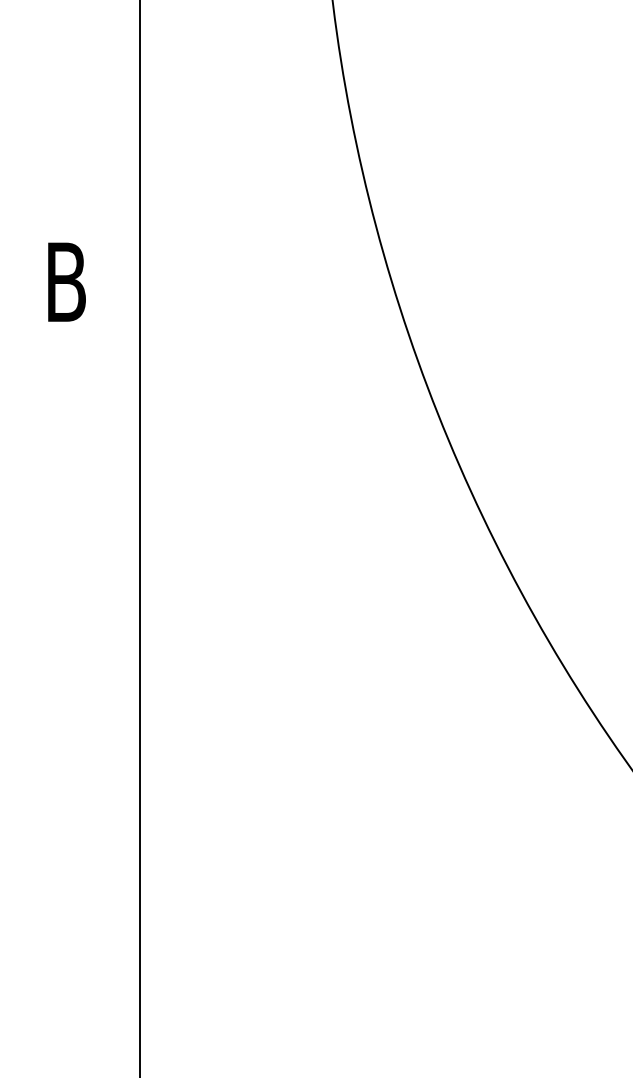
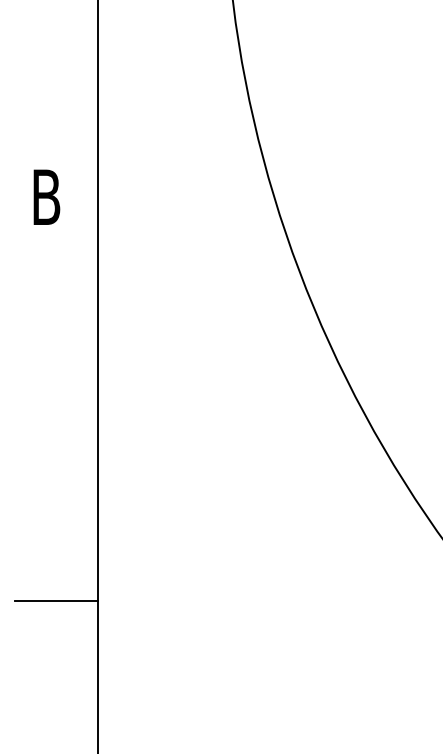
line: (80, 858) -> (56, 600), added

